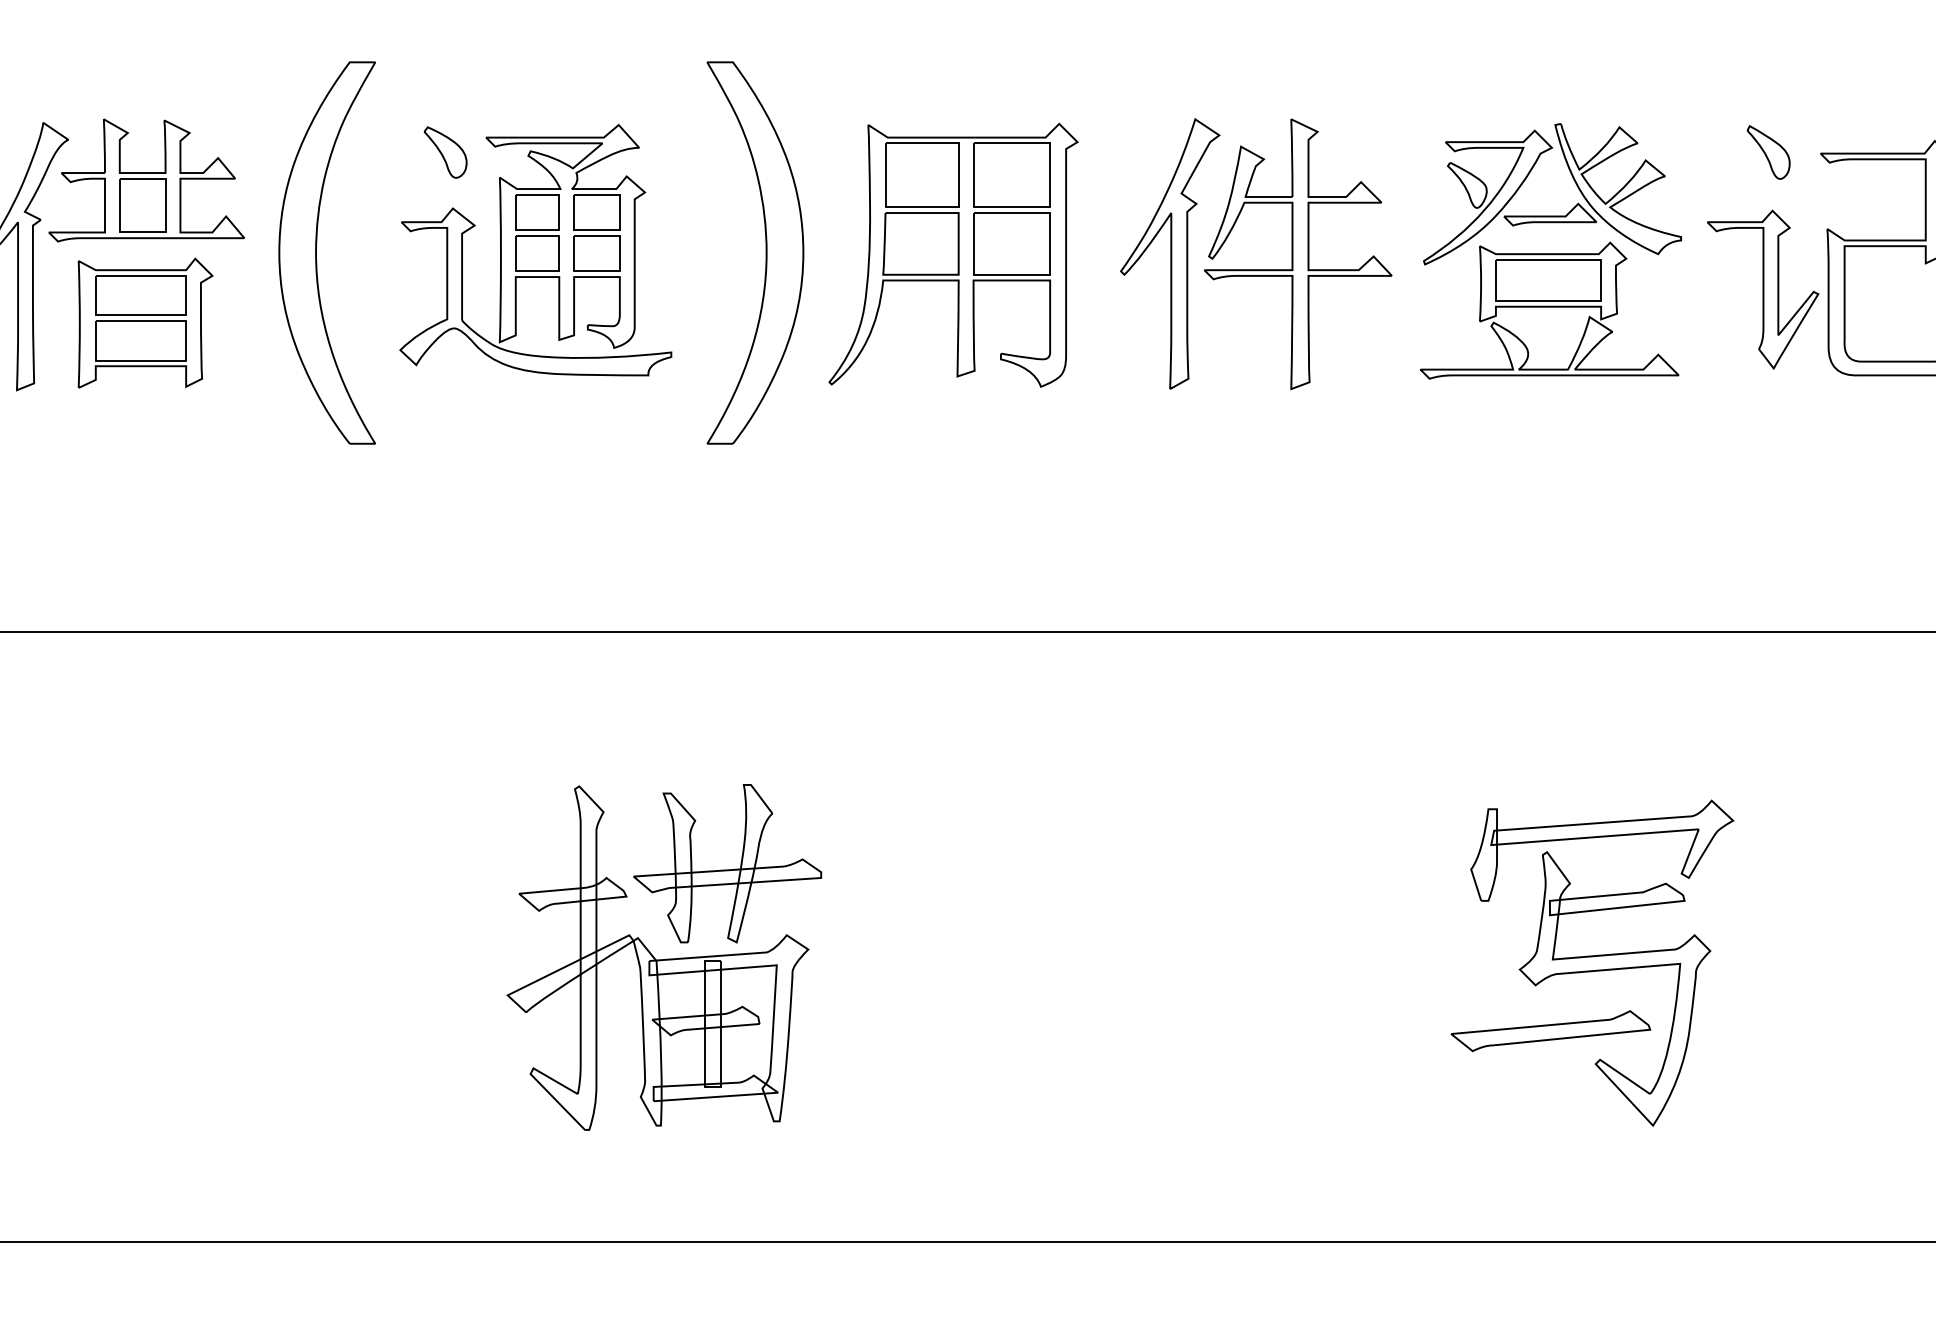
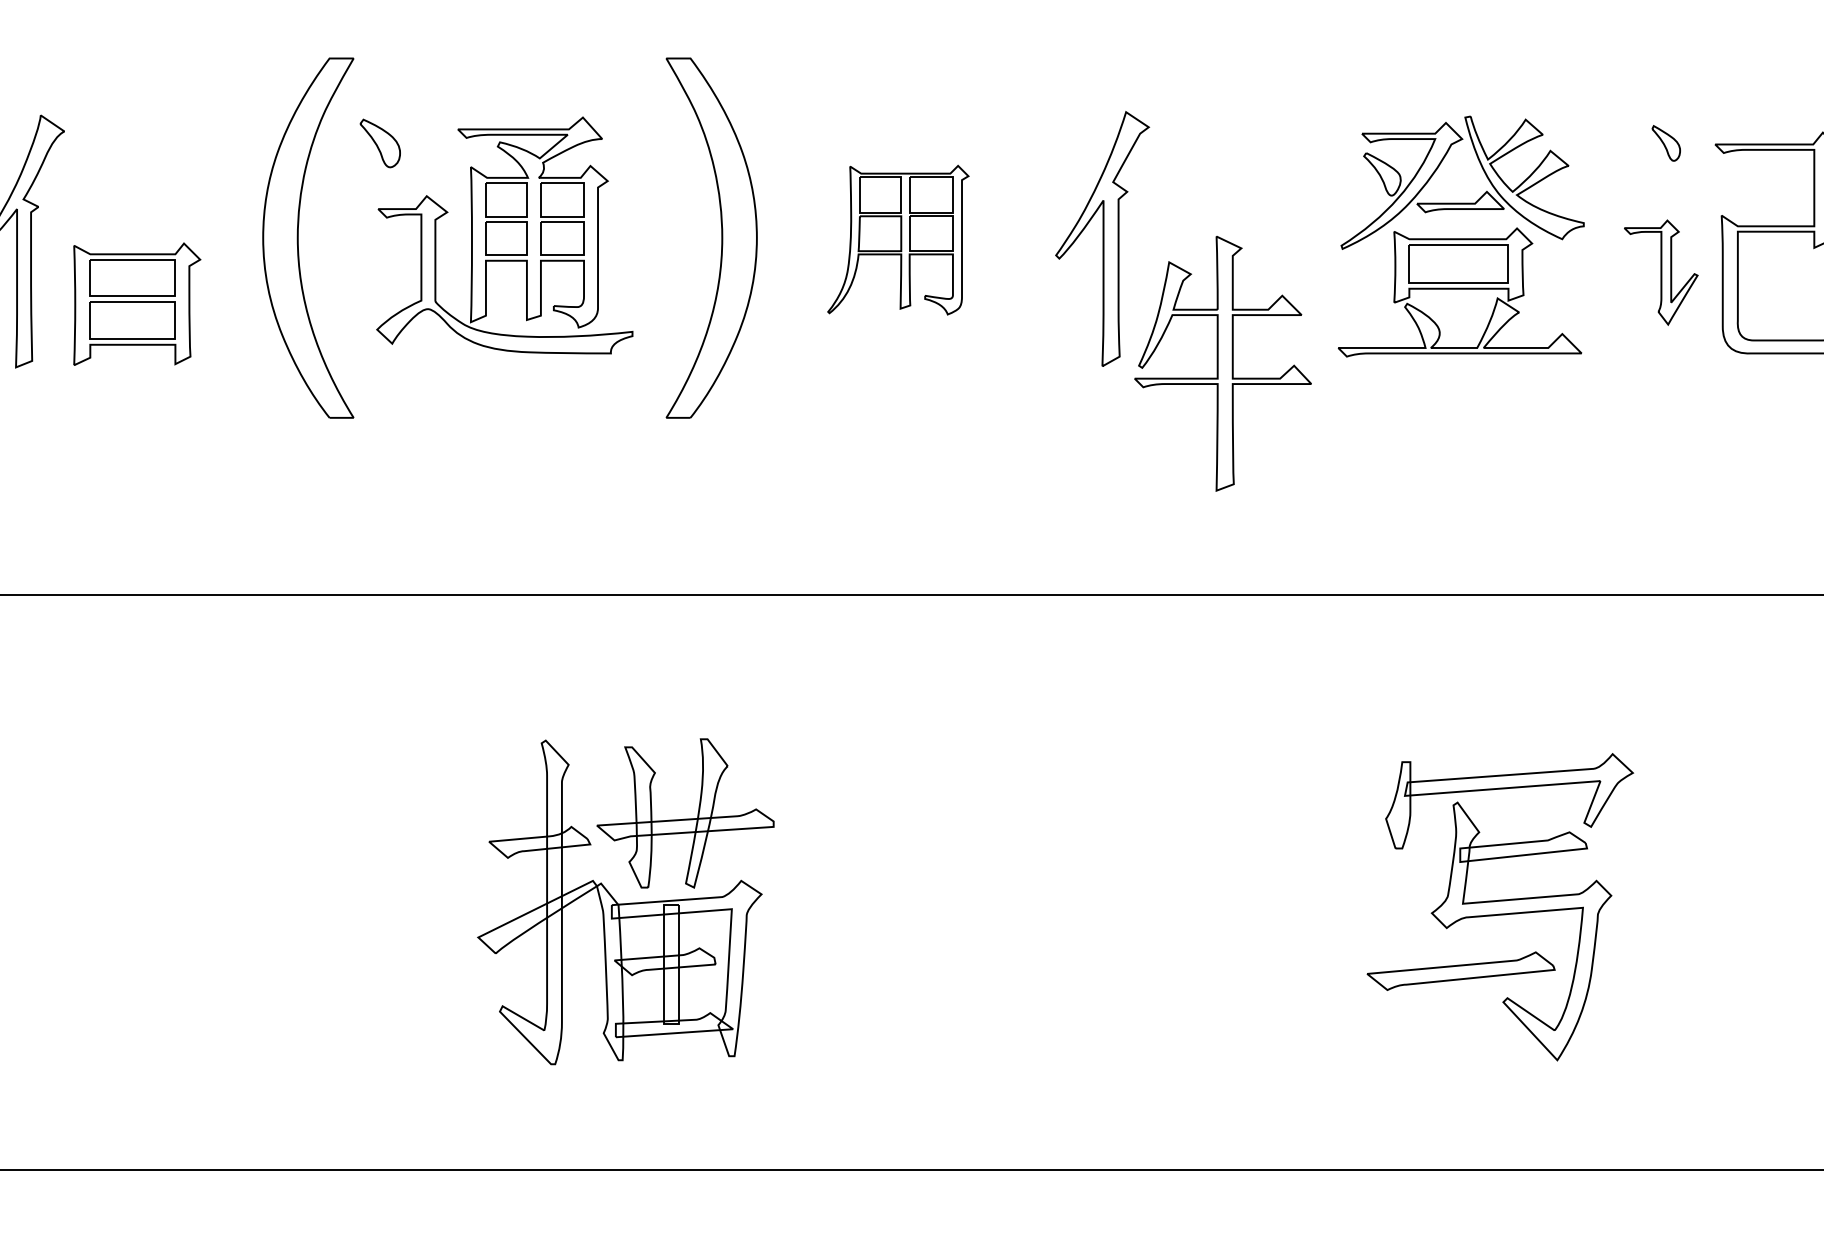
part: (445, 152) -> (380, 143), moved
part: (1768, 152) -> (1666, 143), size x0.7
part: (146, 180) -> (138, 169), removed
part: (953, 254) -> (898, 239), size x0.6
part: (1298, 254) -> (1223, 363), moved
part: (1763, 289) -> (1661, 272), size x0.7

